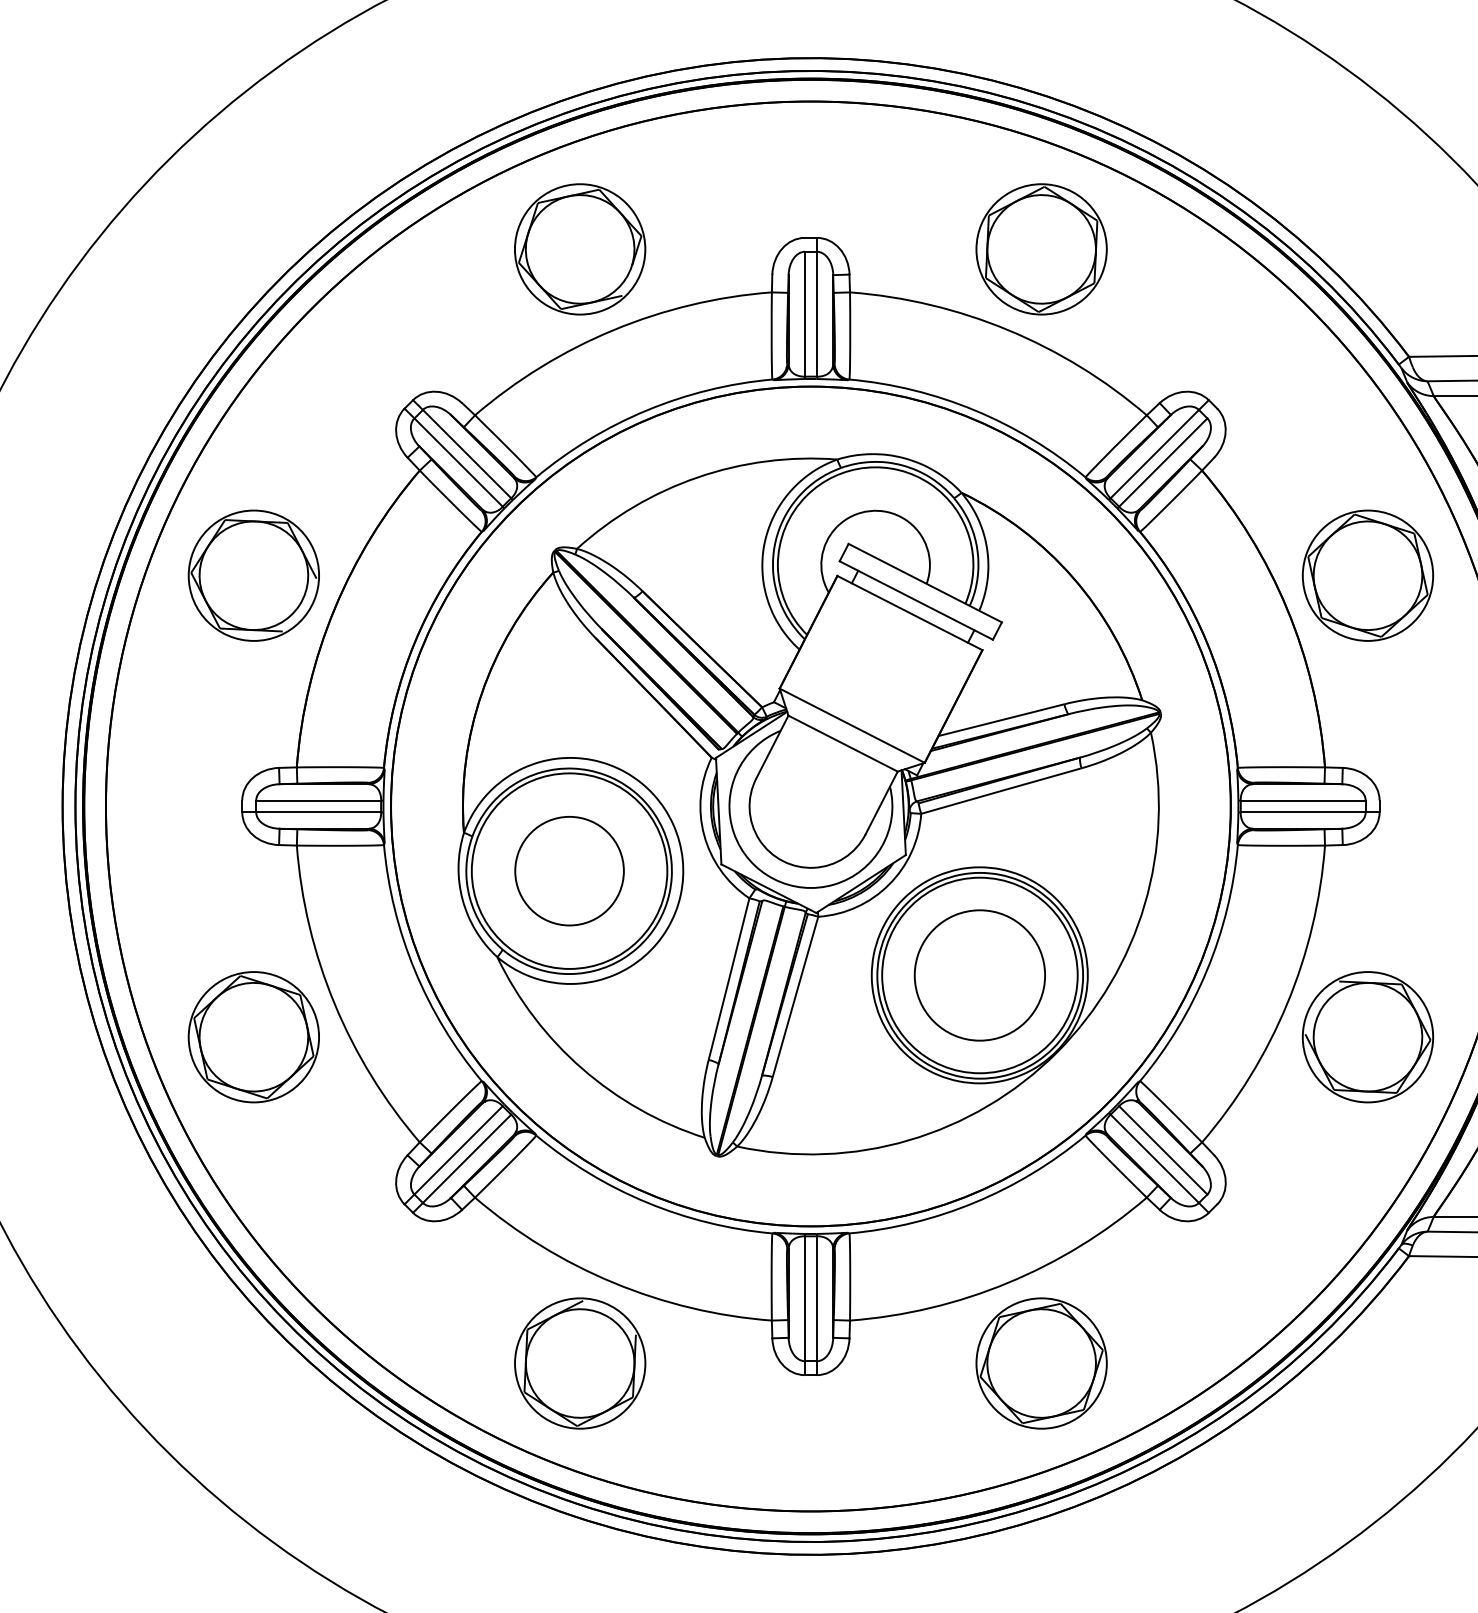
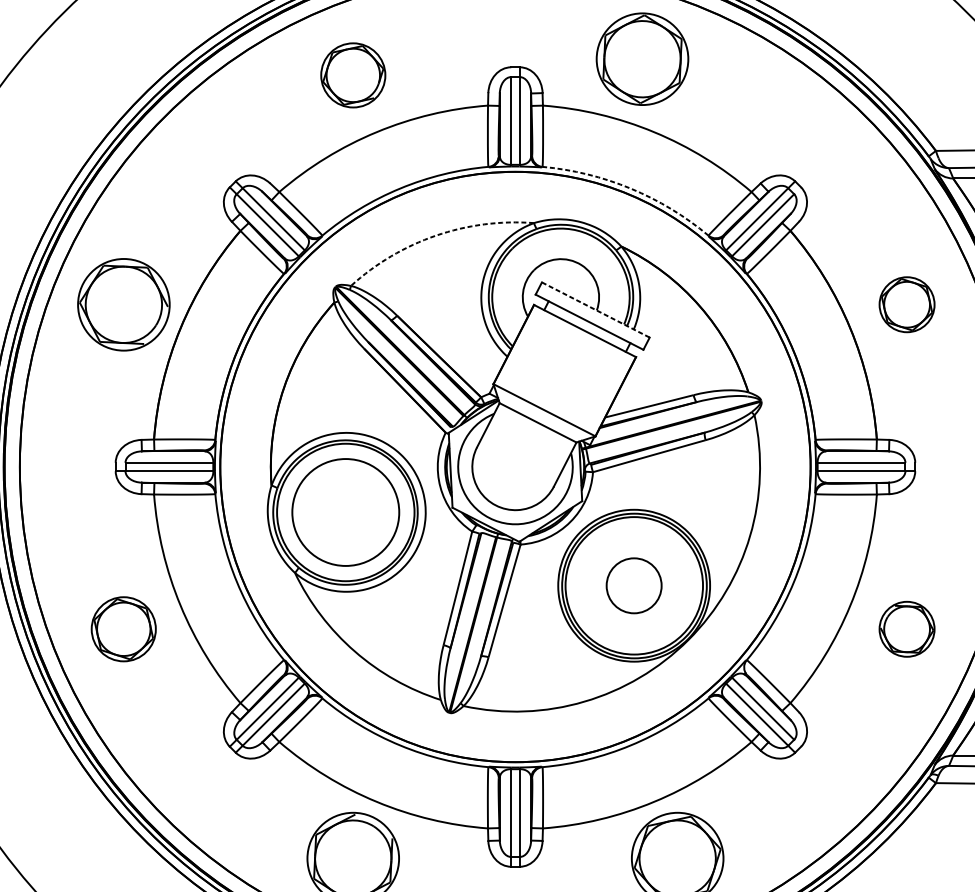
part: (580, 249) -> (353, 75), size x0.7
part: (1041, 249) -> (642, 59), moved
arc: (974, 410) -> (630, 188), solid -> dashed
arc: (697, 477) -> (435, 235), solid -> dashed
part: (1367, 575) -> (906, 304), size x0.6
line: (925, 583) -> (596, 310), solid -> dashed
circle: (569, 870) -> (345, 512), size x1.4
circle: (979, 975) -> (633, 585), size x0.6
part: (253, 1037) -> (123, 629), size x0.7
part: (1367, 1037) -> (906, 629), size x0.6

